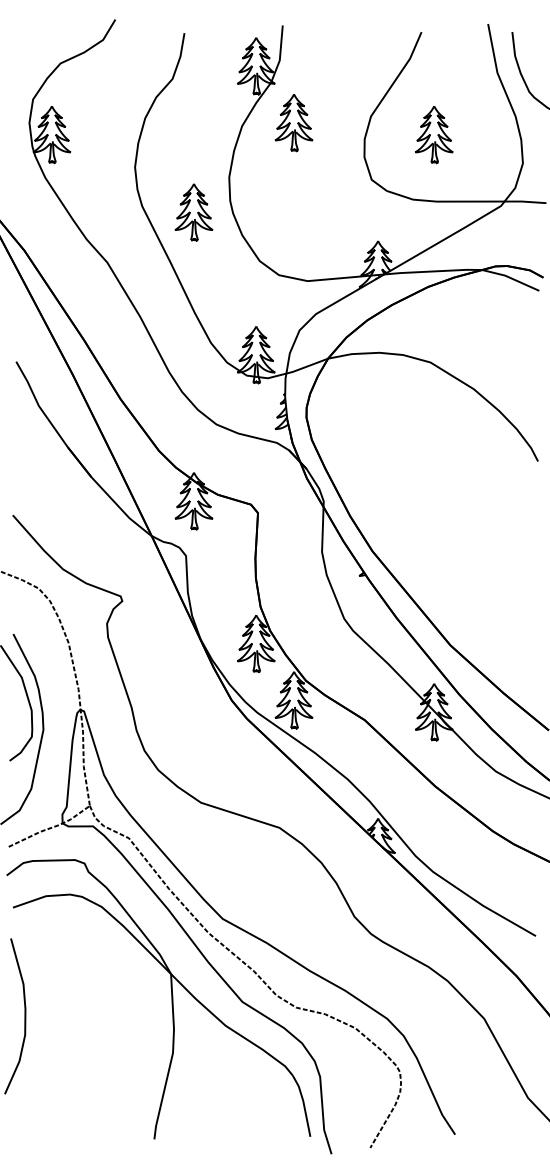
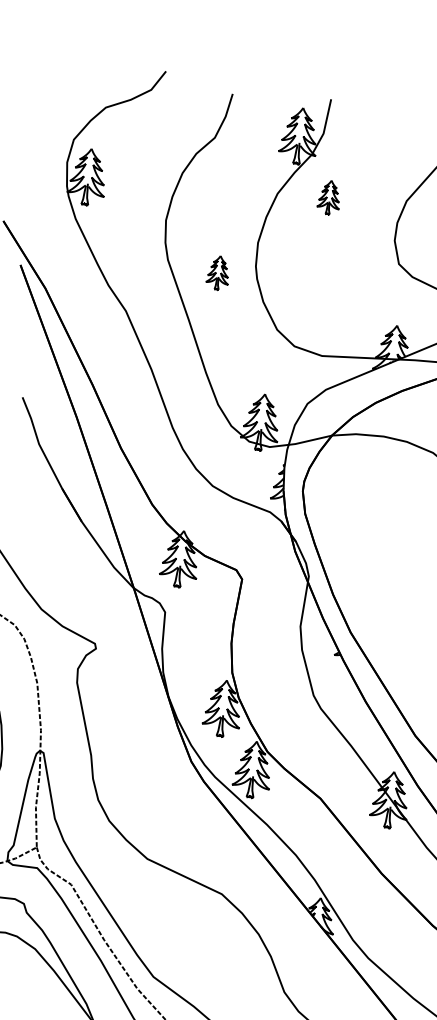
part: (293, 123) -> (328, 197), size x0.6
part: (193, 212) -> (217, 272), size x0.6

